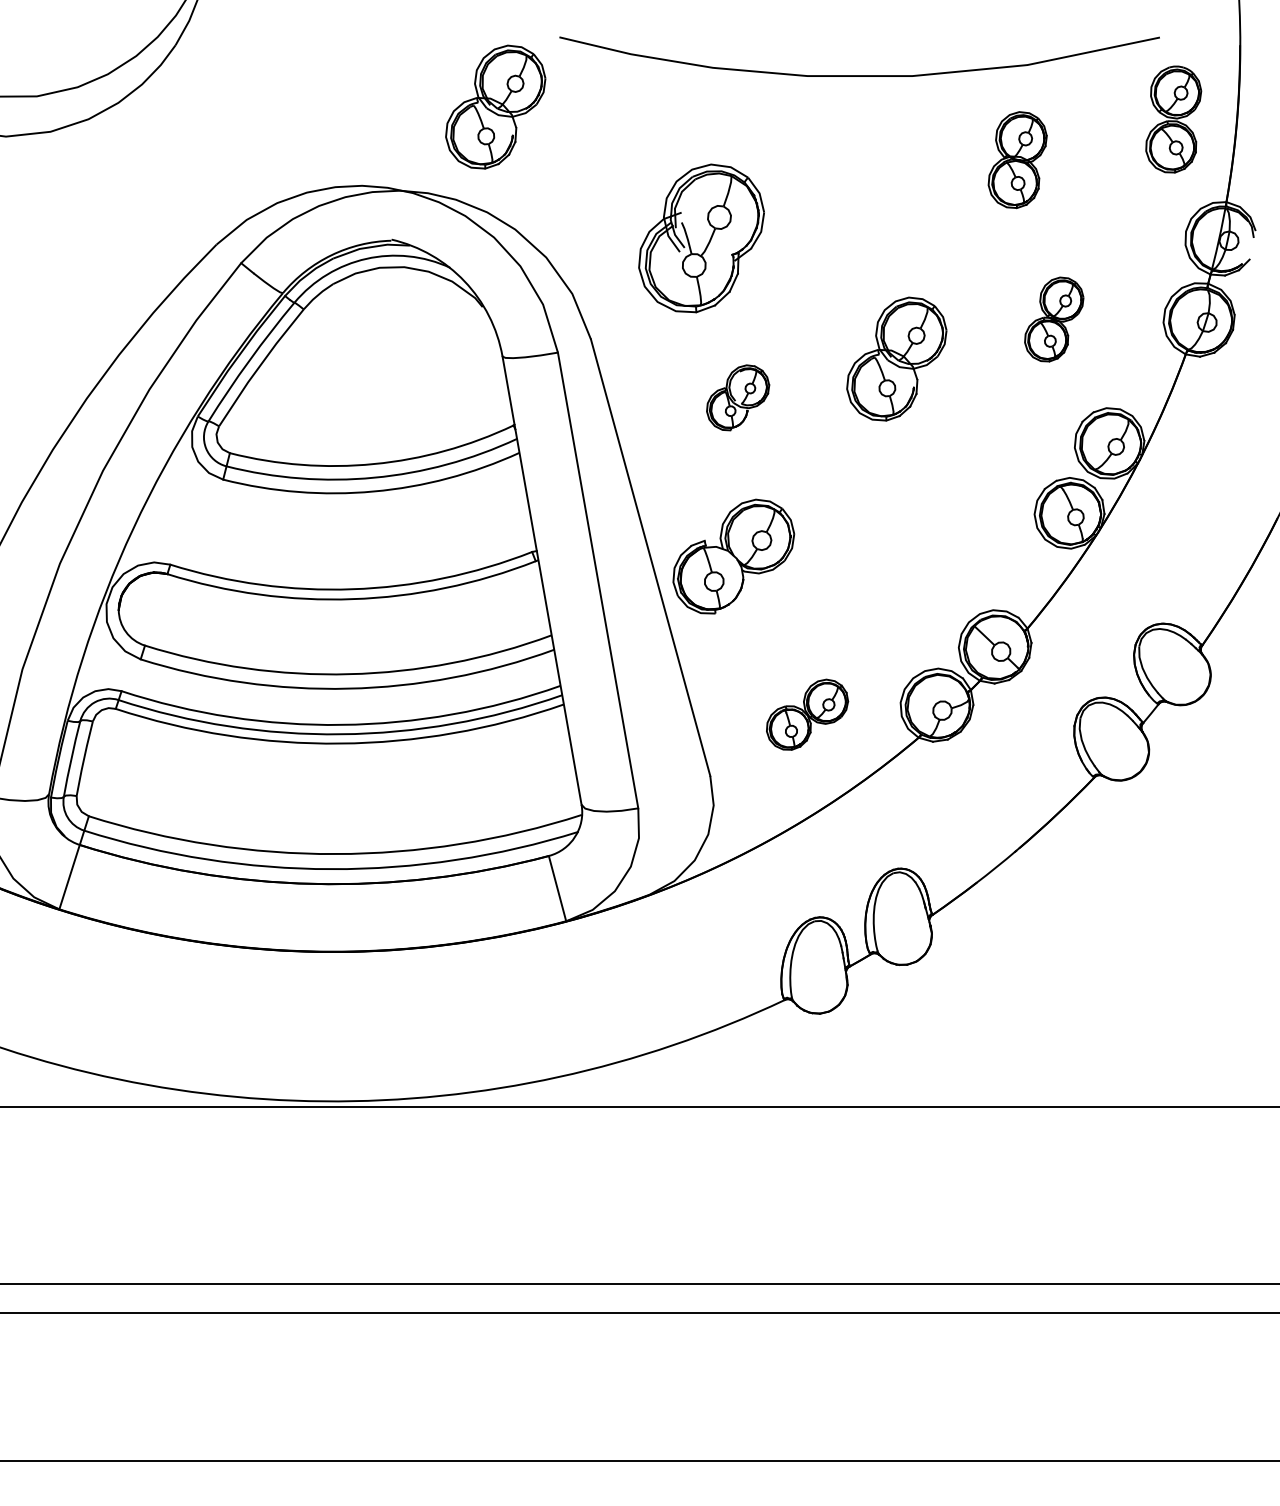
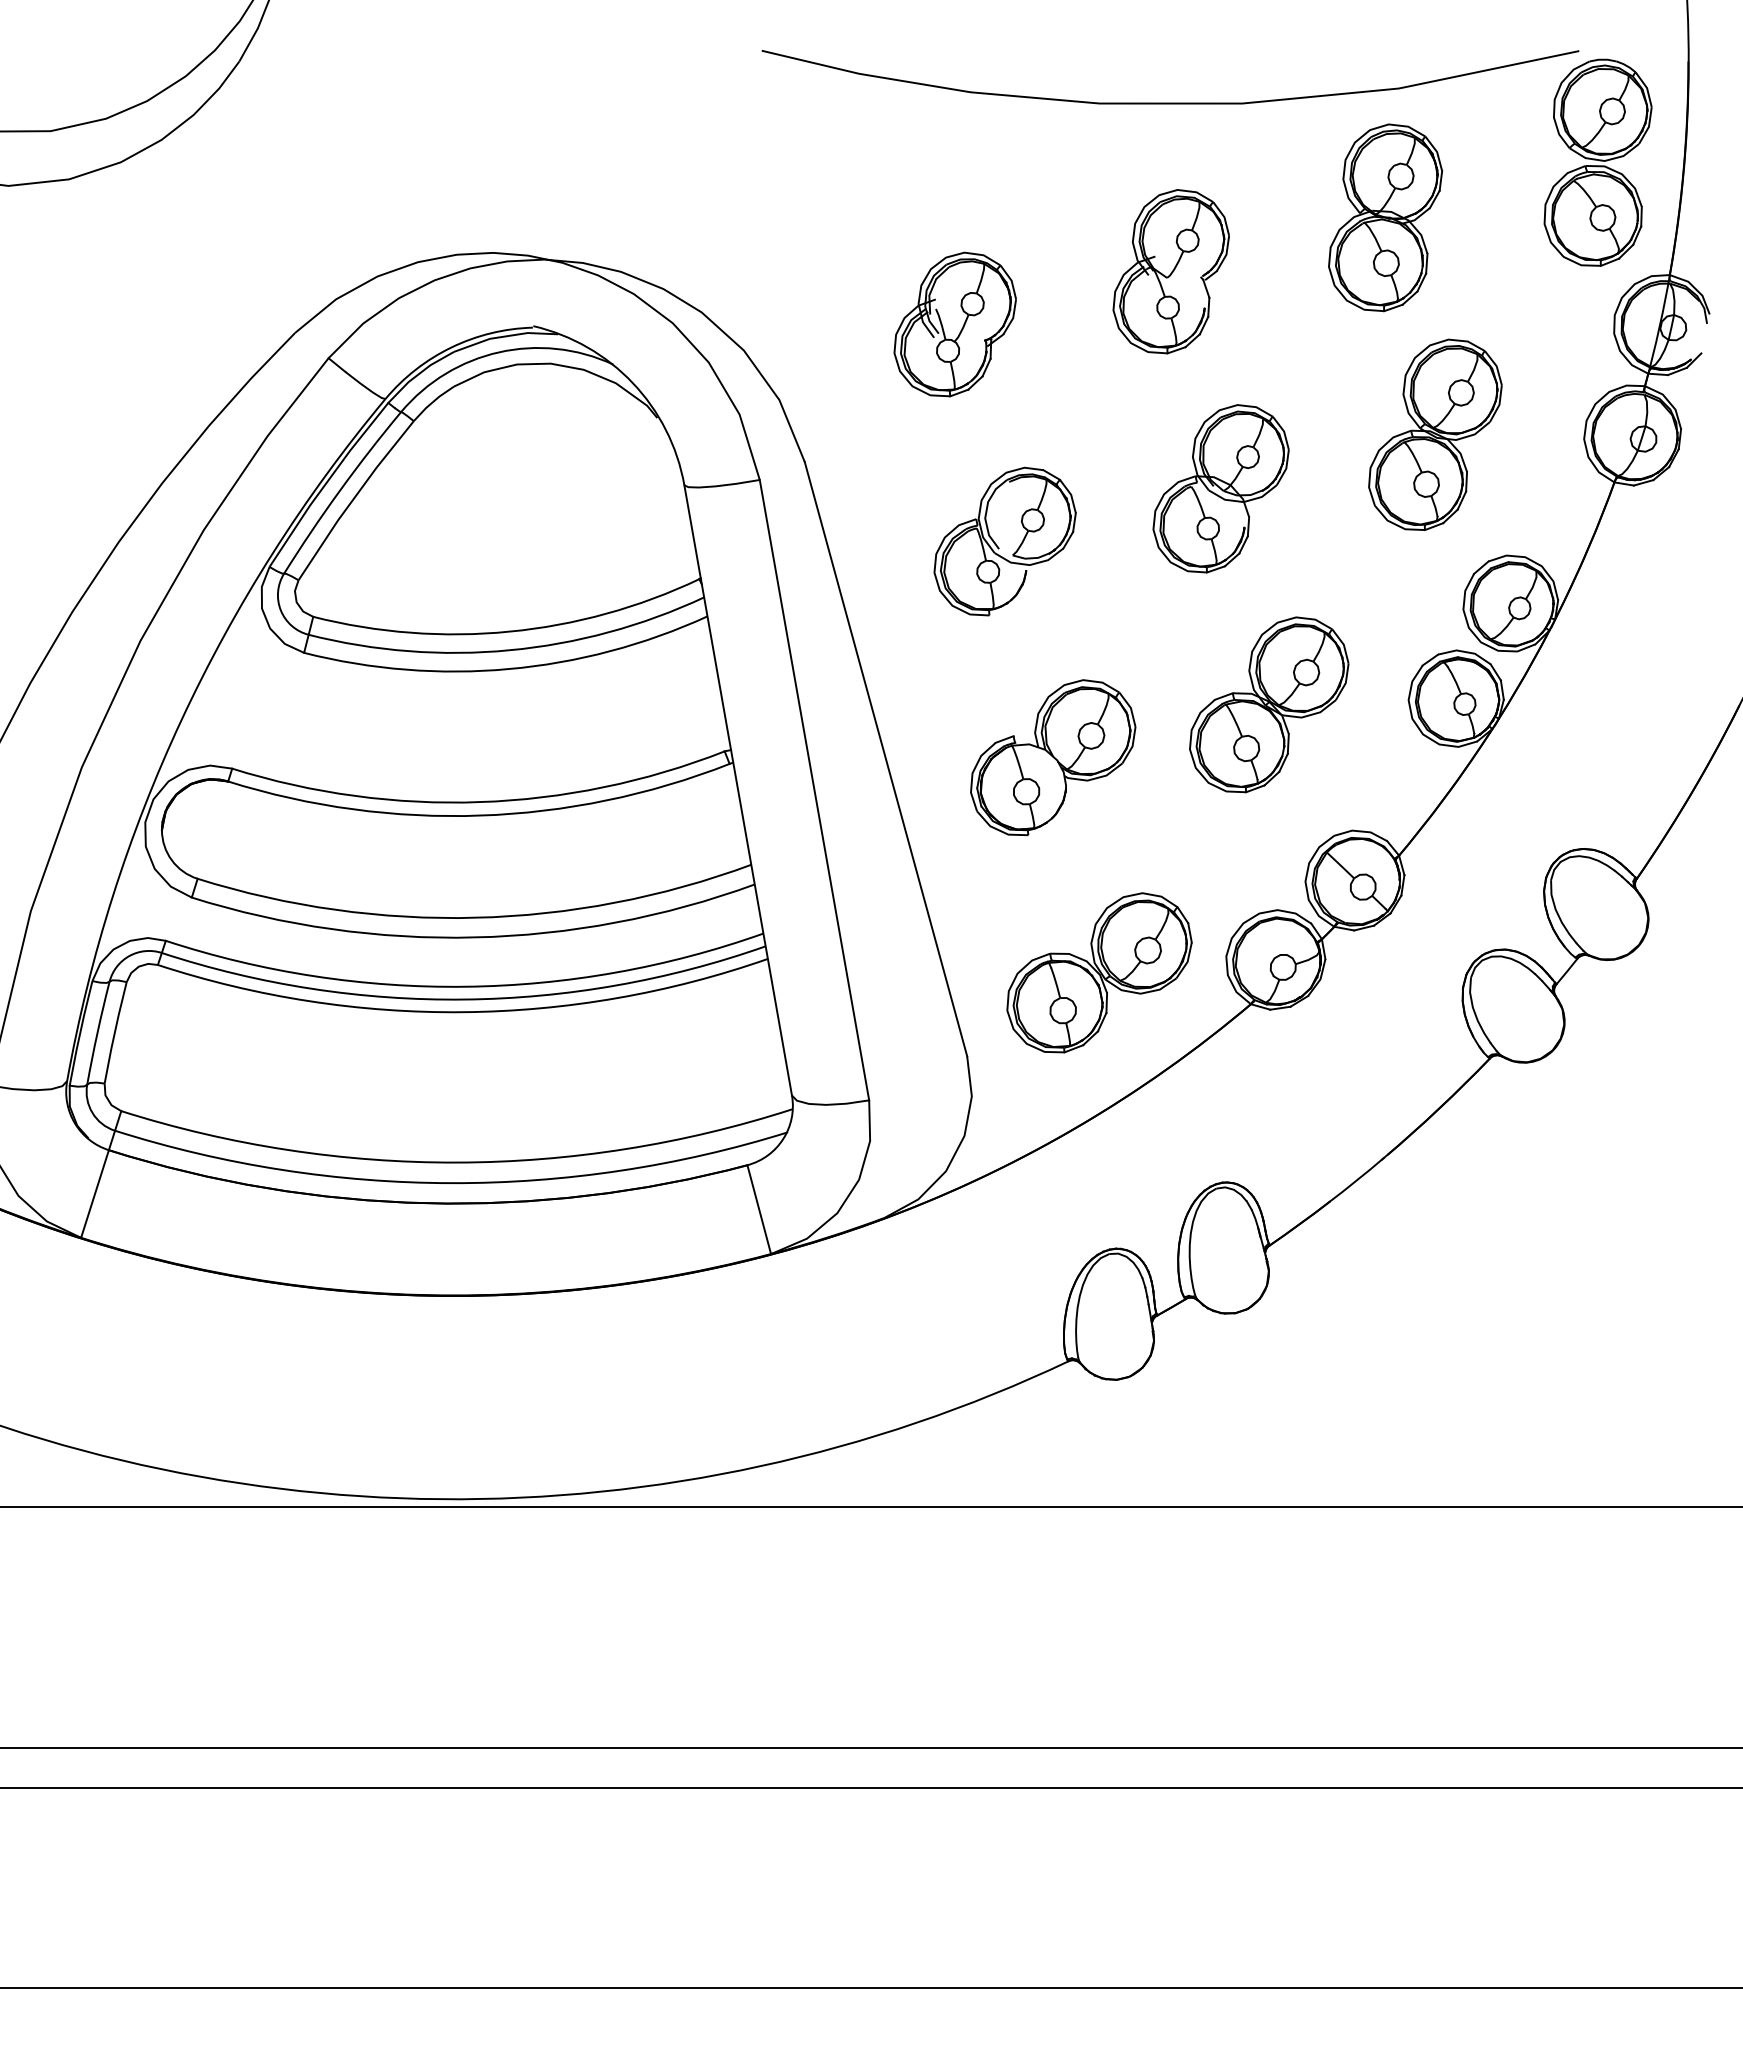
part: (495, 106) -> (674, 145), removed
part: (1173, 119) -> (1597, 162), size x1.43
part: (1017, 159) -> (1385, 217), size x1.43
part: (859, 199) -> (1170, 271), added
part: (700, 238) -> (954, 324), size x0.71
part: (1054, 319) -> (1435, 434), size x1.67
part: (737, 397) -> (1004, 541), size x1.67
part: (932, 517) -> (1269, 704), added
part: (734, 556) -> (1053, 757), moved
part: (807, 714) -> (1099, 972), size x1.67

